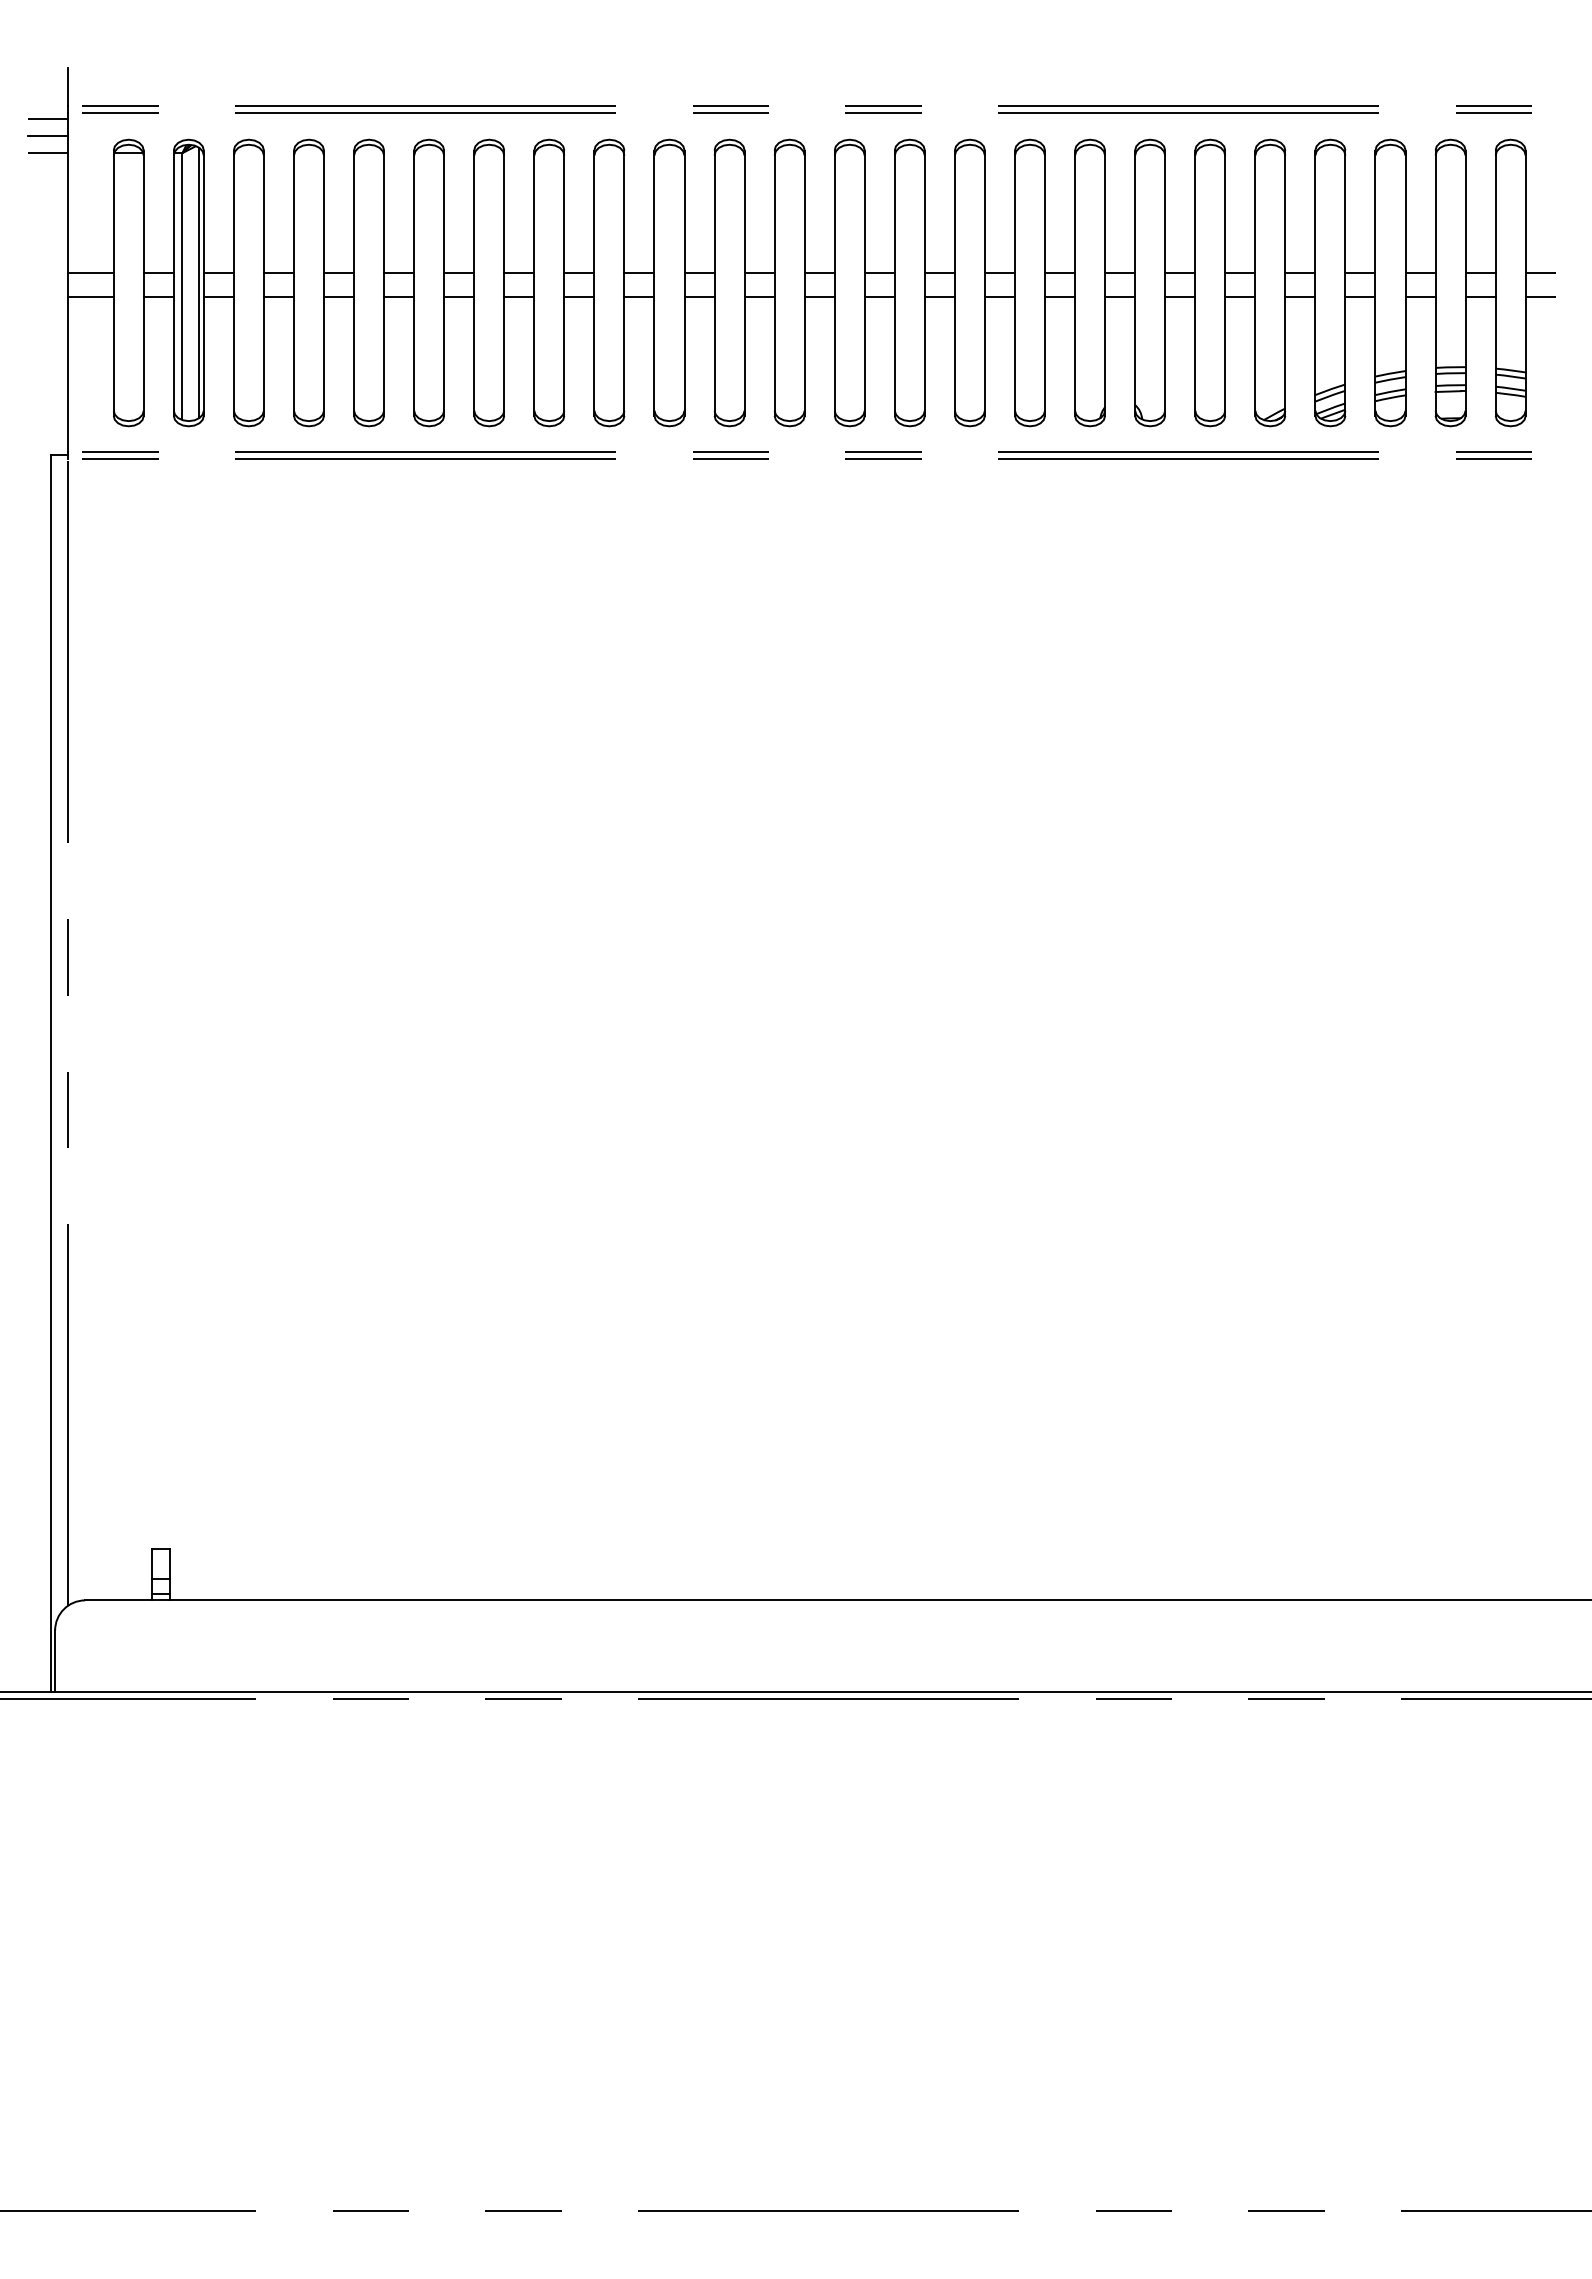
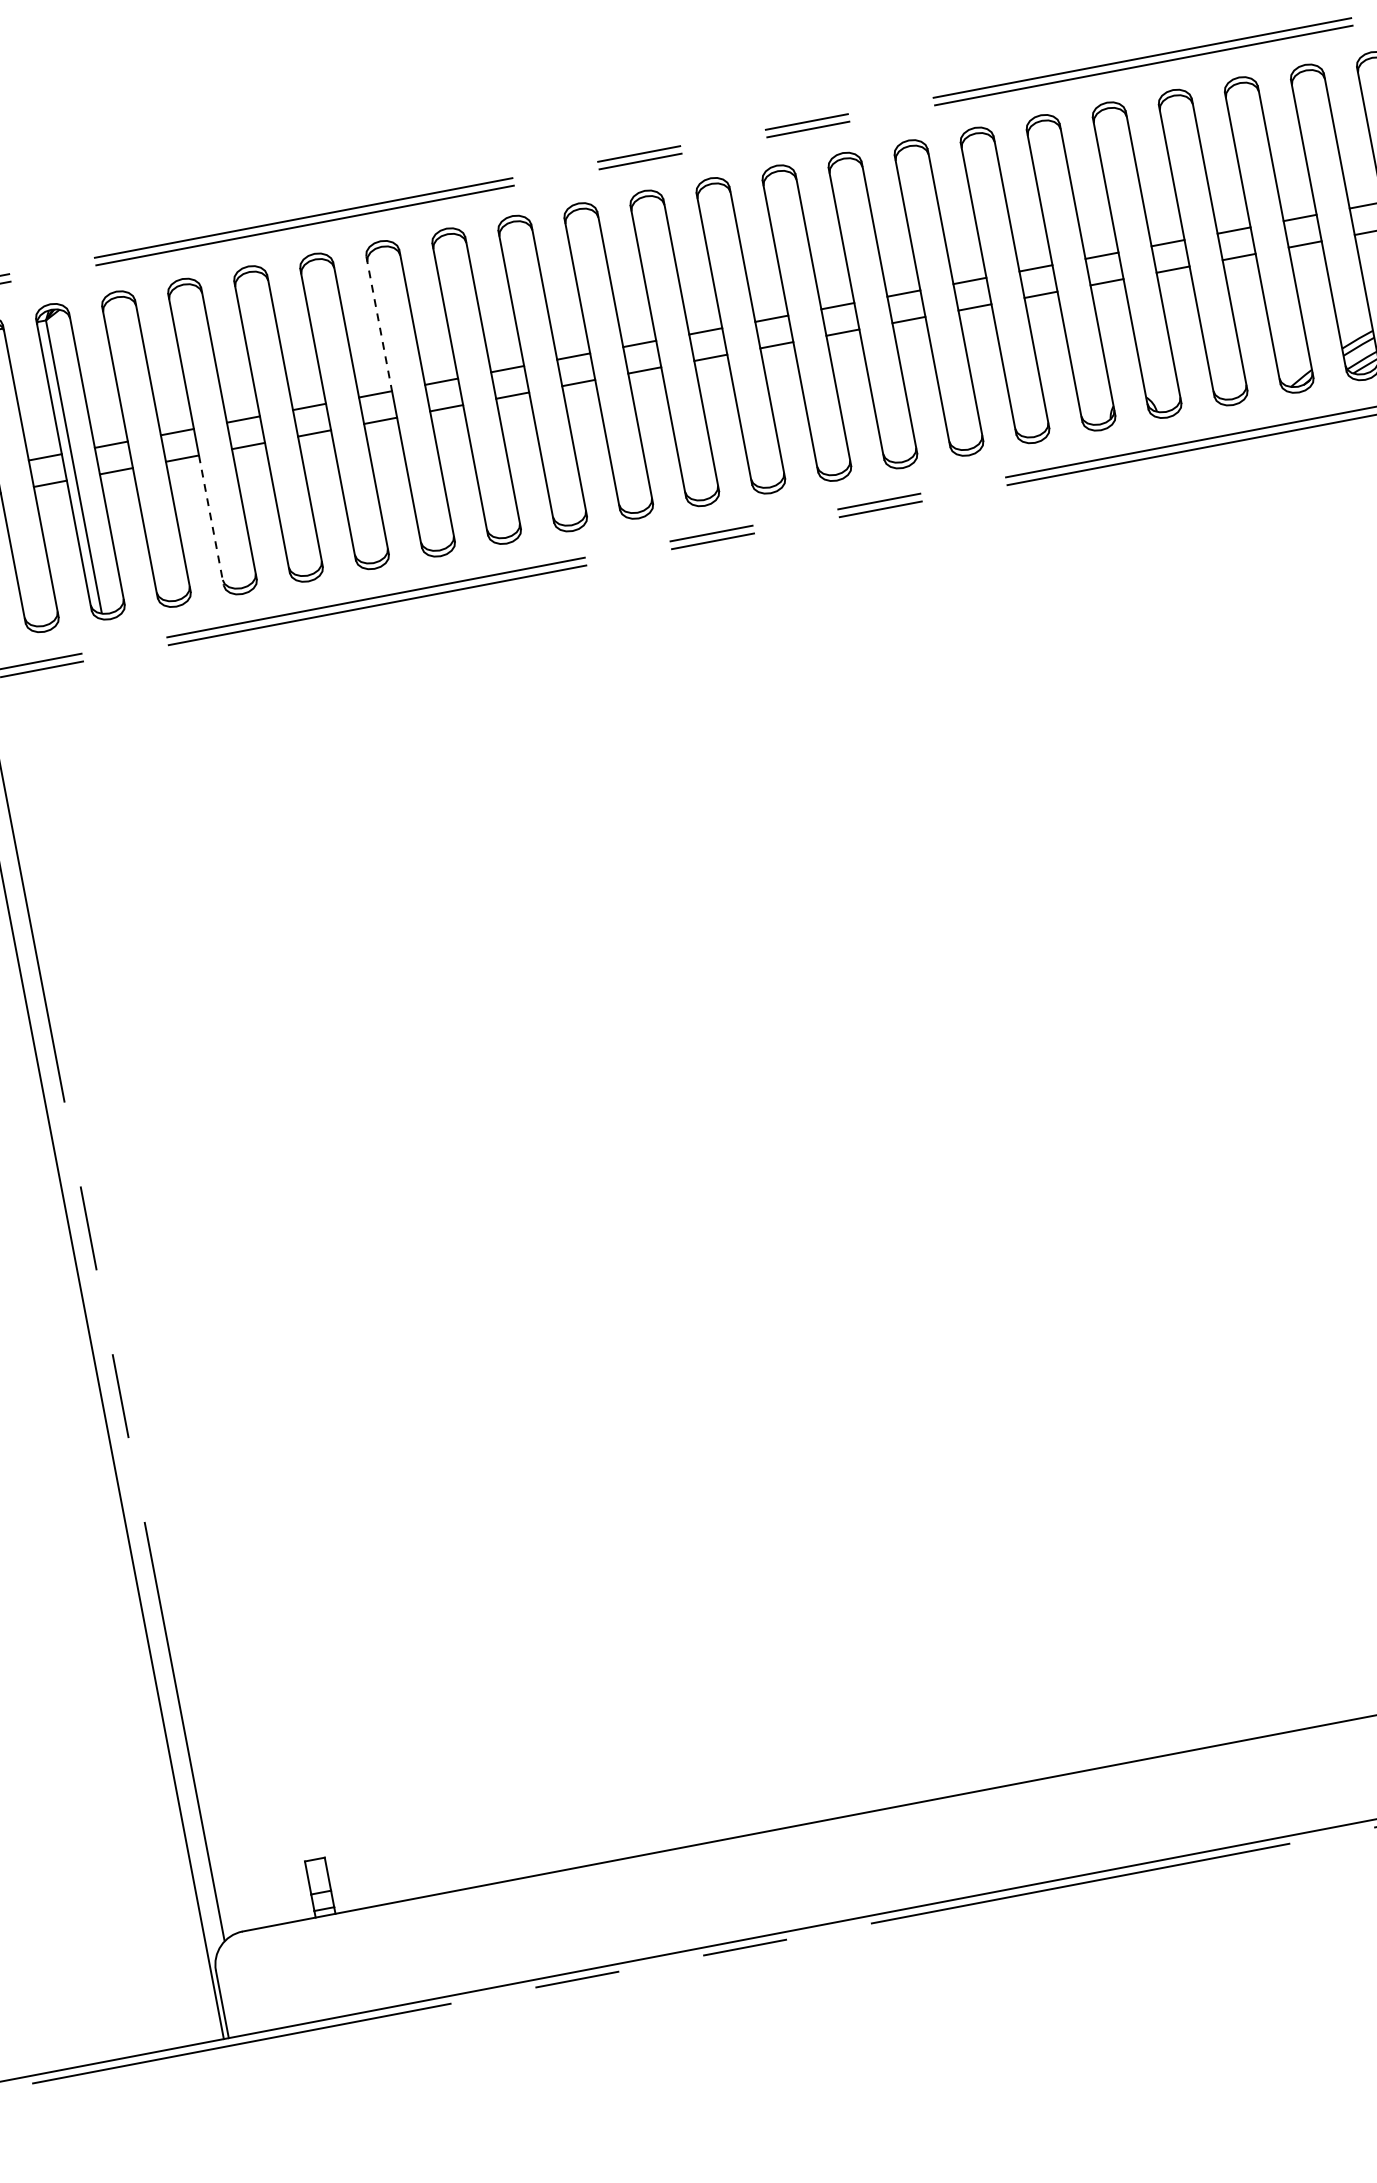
line: (474, 212) -> (379, 324), solid -> dashed
line: (199, 282) -> (92, 458), removed
line: (293, 357) -> (211, 521), solid -> dashed

